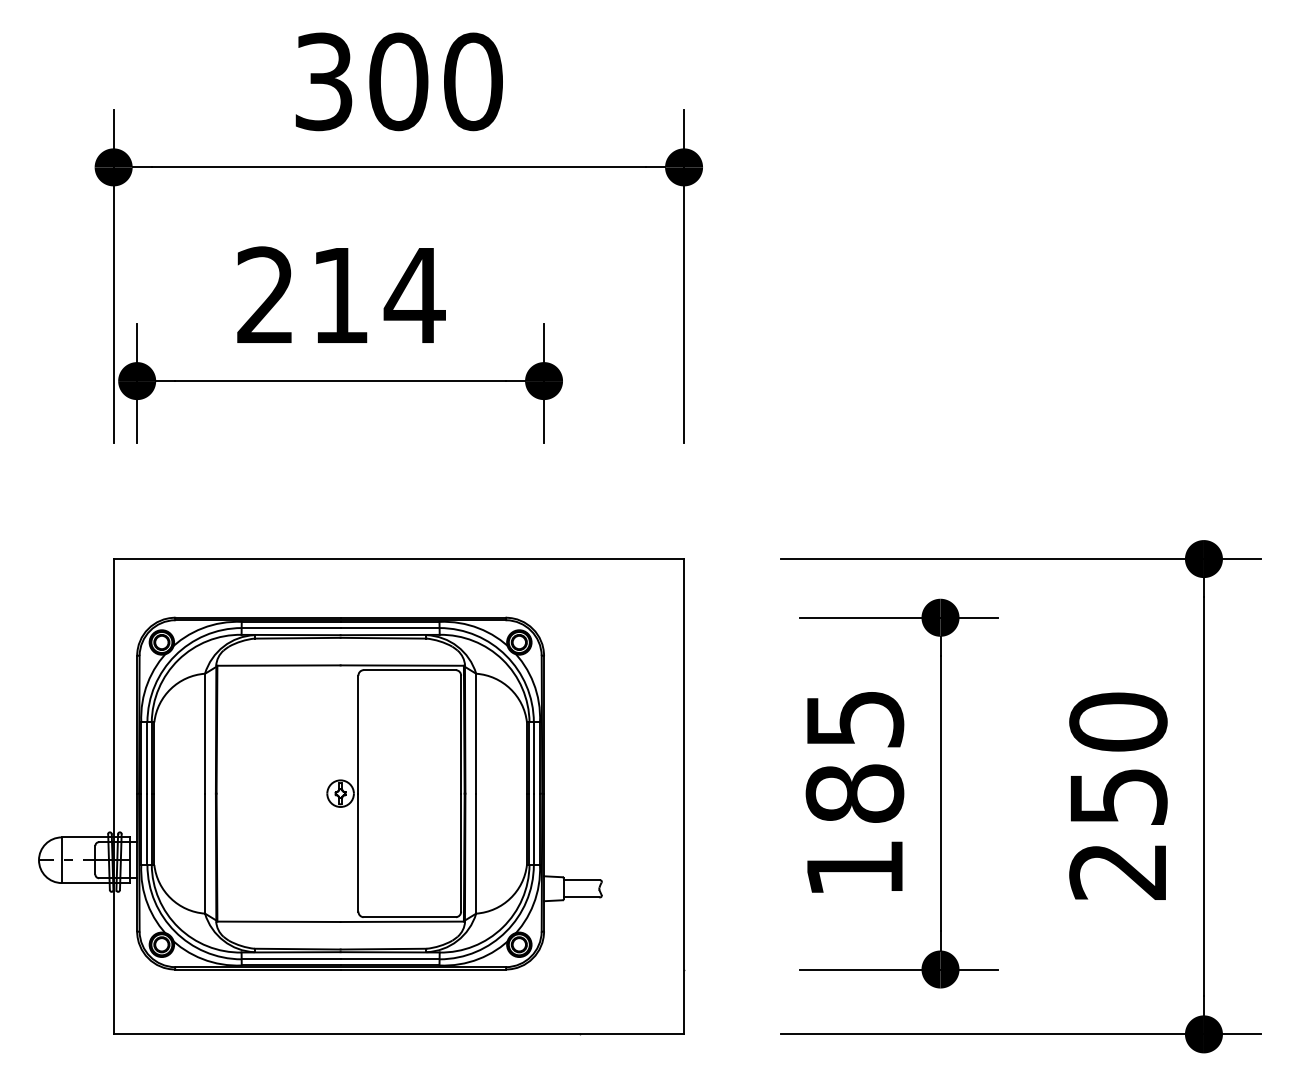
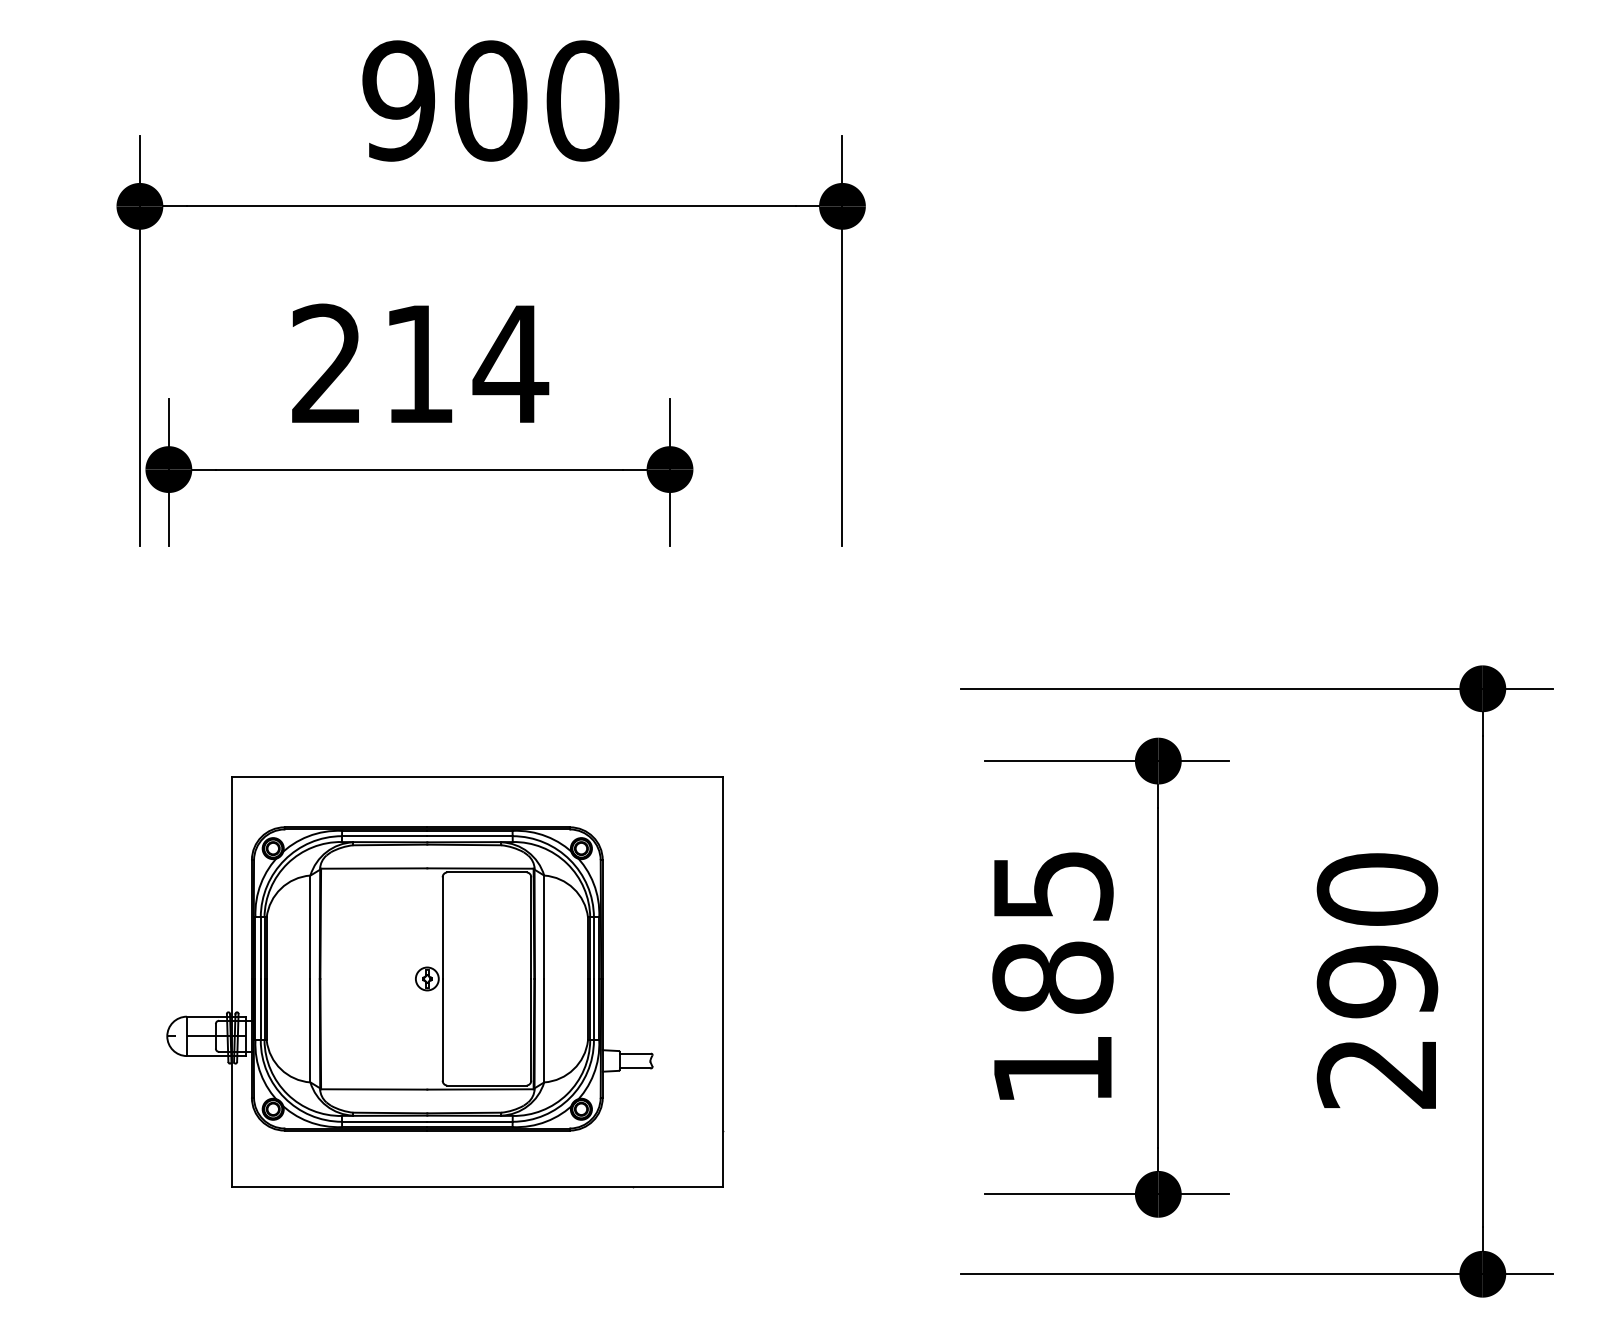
text: (323, 81) -> (398, 100), 300 -> 900
part: (361, 796) -> (445, 981), size x0.7
text: (1118, 796) -> (1377, 981), 250 -> 290

